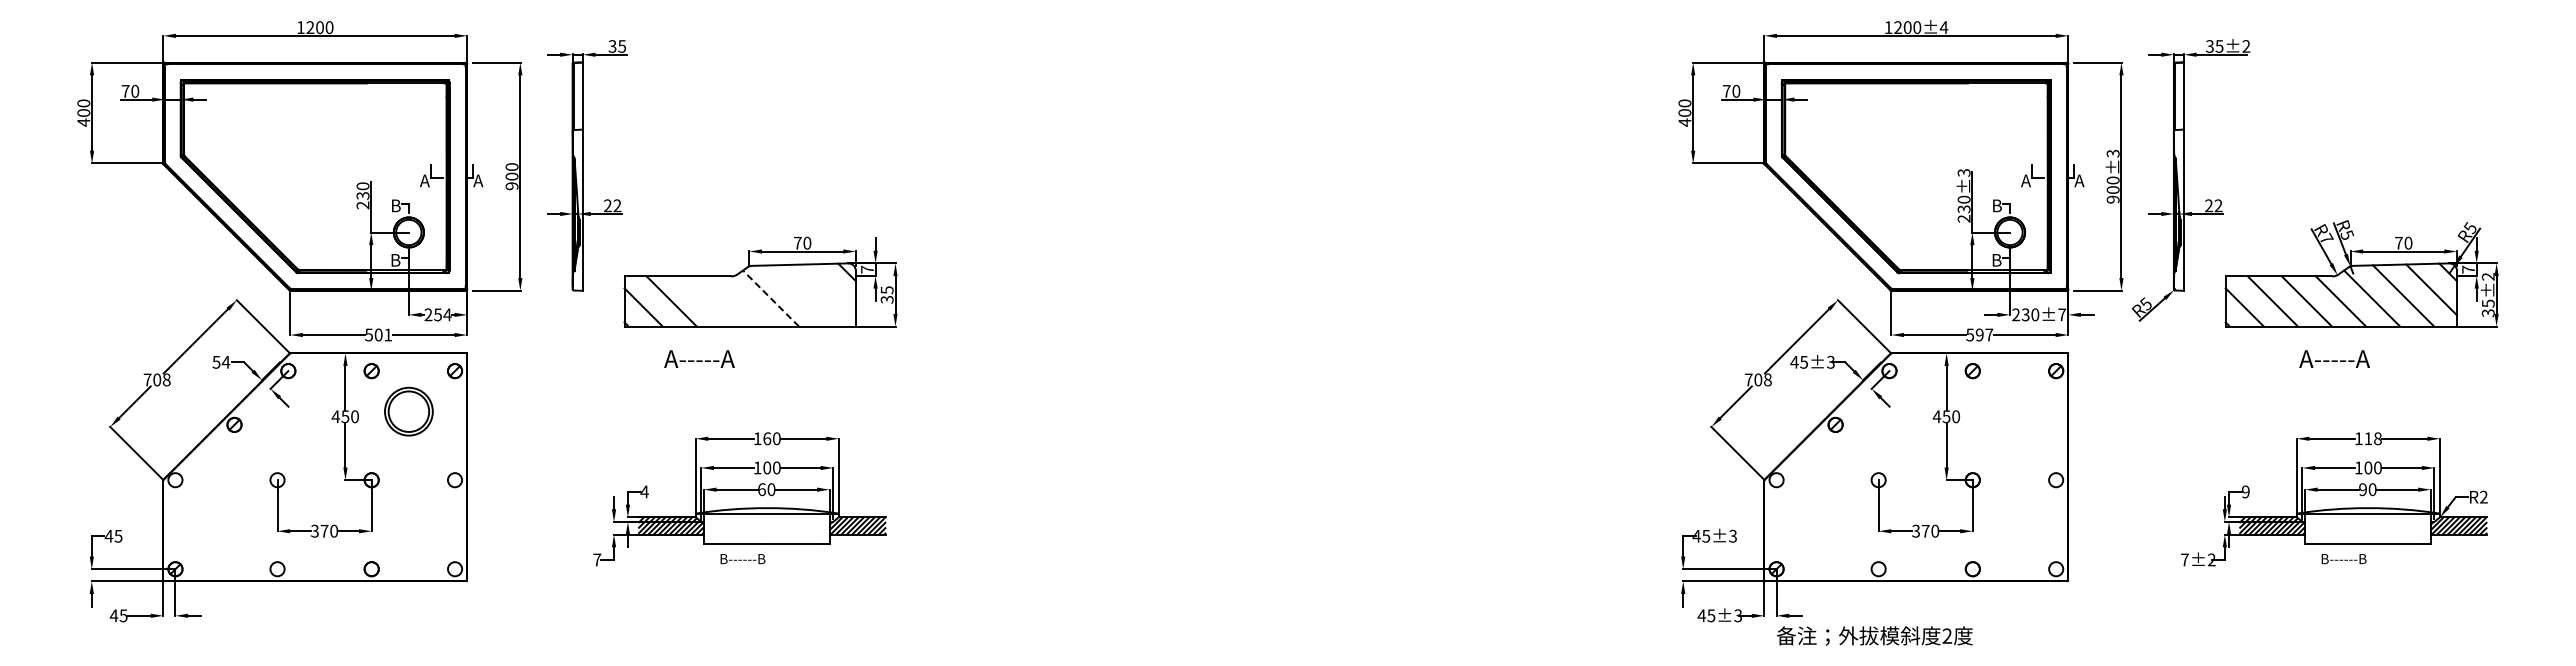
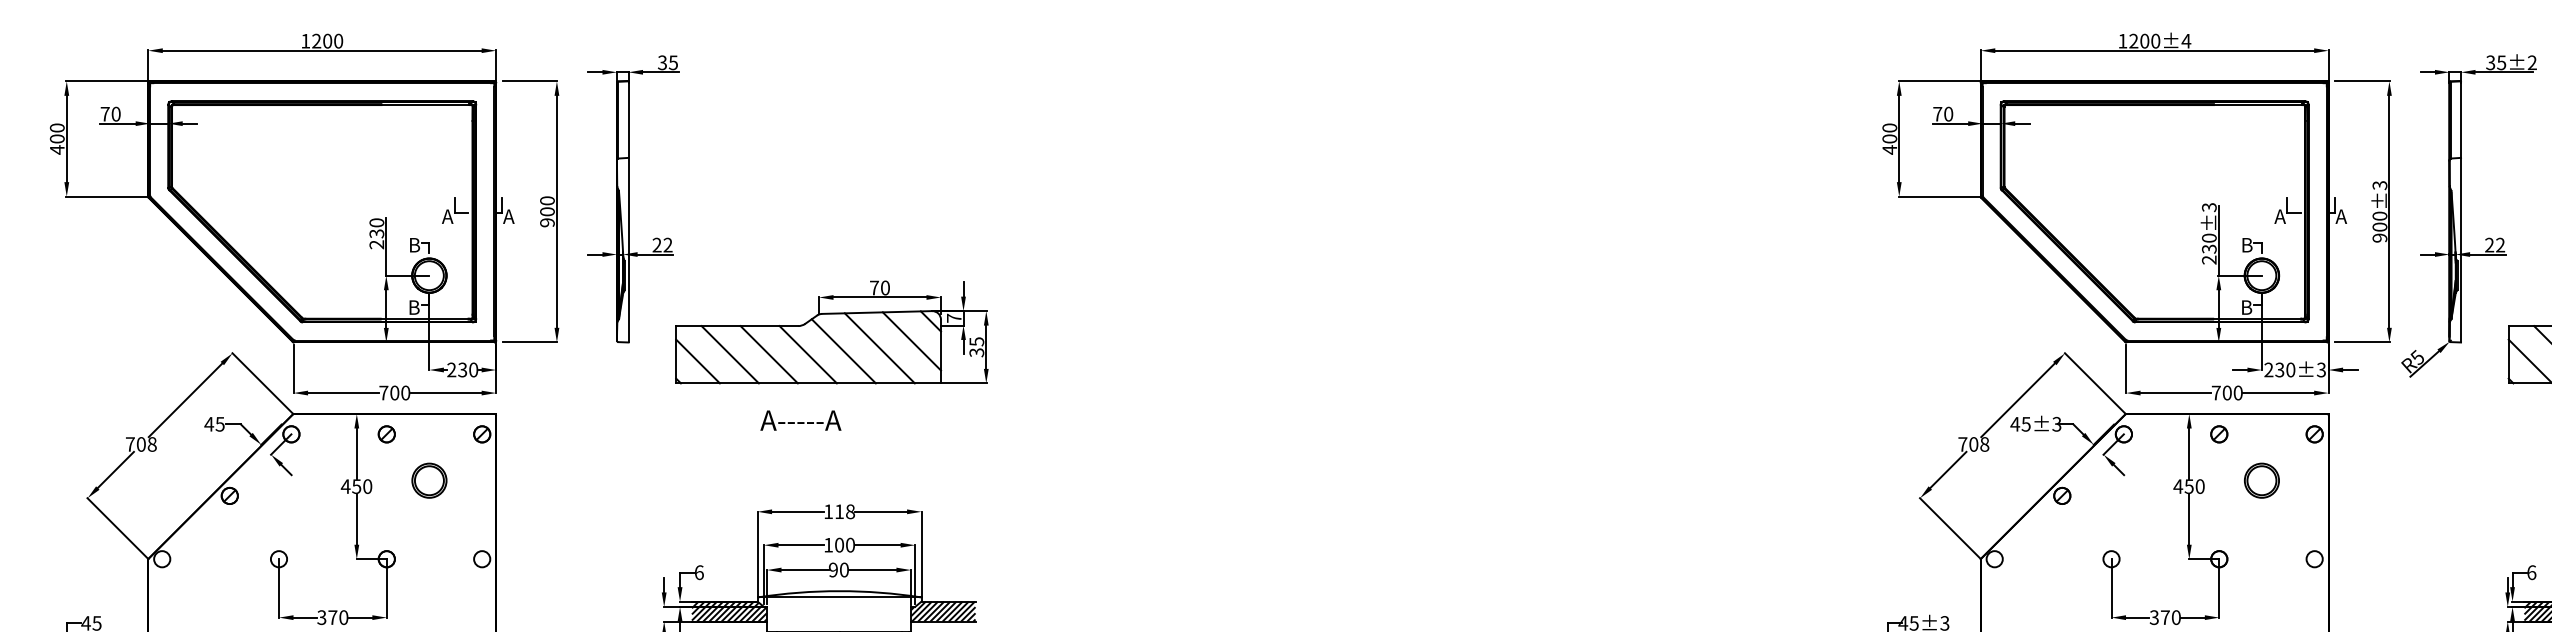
line: (830, 289) -> (911, 340), added
line: (802, 295) -> (879, 347), added
line: (771, 298) -> (844, 351), dashed -> solid
line: (705, 301) -> (768, 354), added
line: (739, 301) -> (807, 354), added
text: (442, 314) -> (467, 369), 254 -> 230
text: (2062, 314) -> (2321, 369), 230±7 -> 230±3
text: (378, 334) -> (394, 392), 501 -> 700
text: (1979, 334) -> (2226, 392), 597 -> 700
text: (699, 358) -> (800, 419), moved
text: (221, 362) -> (214, 424), 54 -> 45
part: (408, 411) -> (428, 480), size x0.62
part: (2009, 411) -> (2261, 480), added
text: (771, 438) -> (844, 511), 160 -> 118
text: (761, 489) -> (832, 569), 60 -> 90
text: (644, 491) -> (699, 572), 4 -> 6
text: (2245, 491) -> (2531, 572), 9 -> 6

